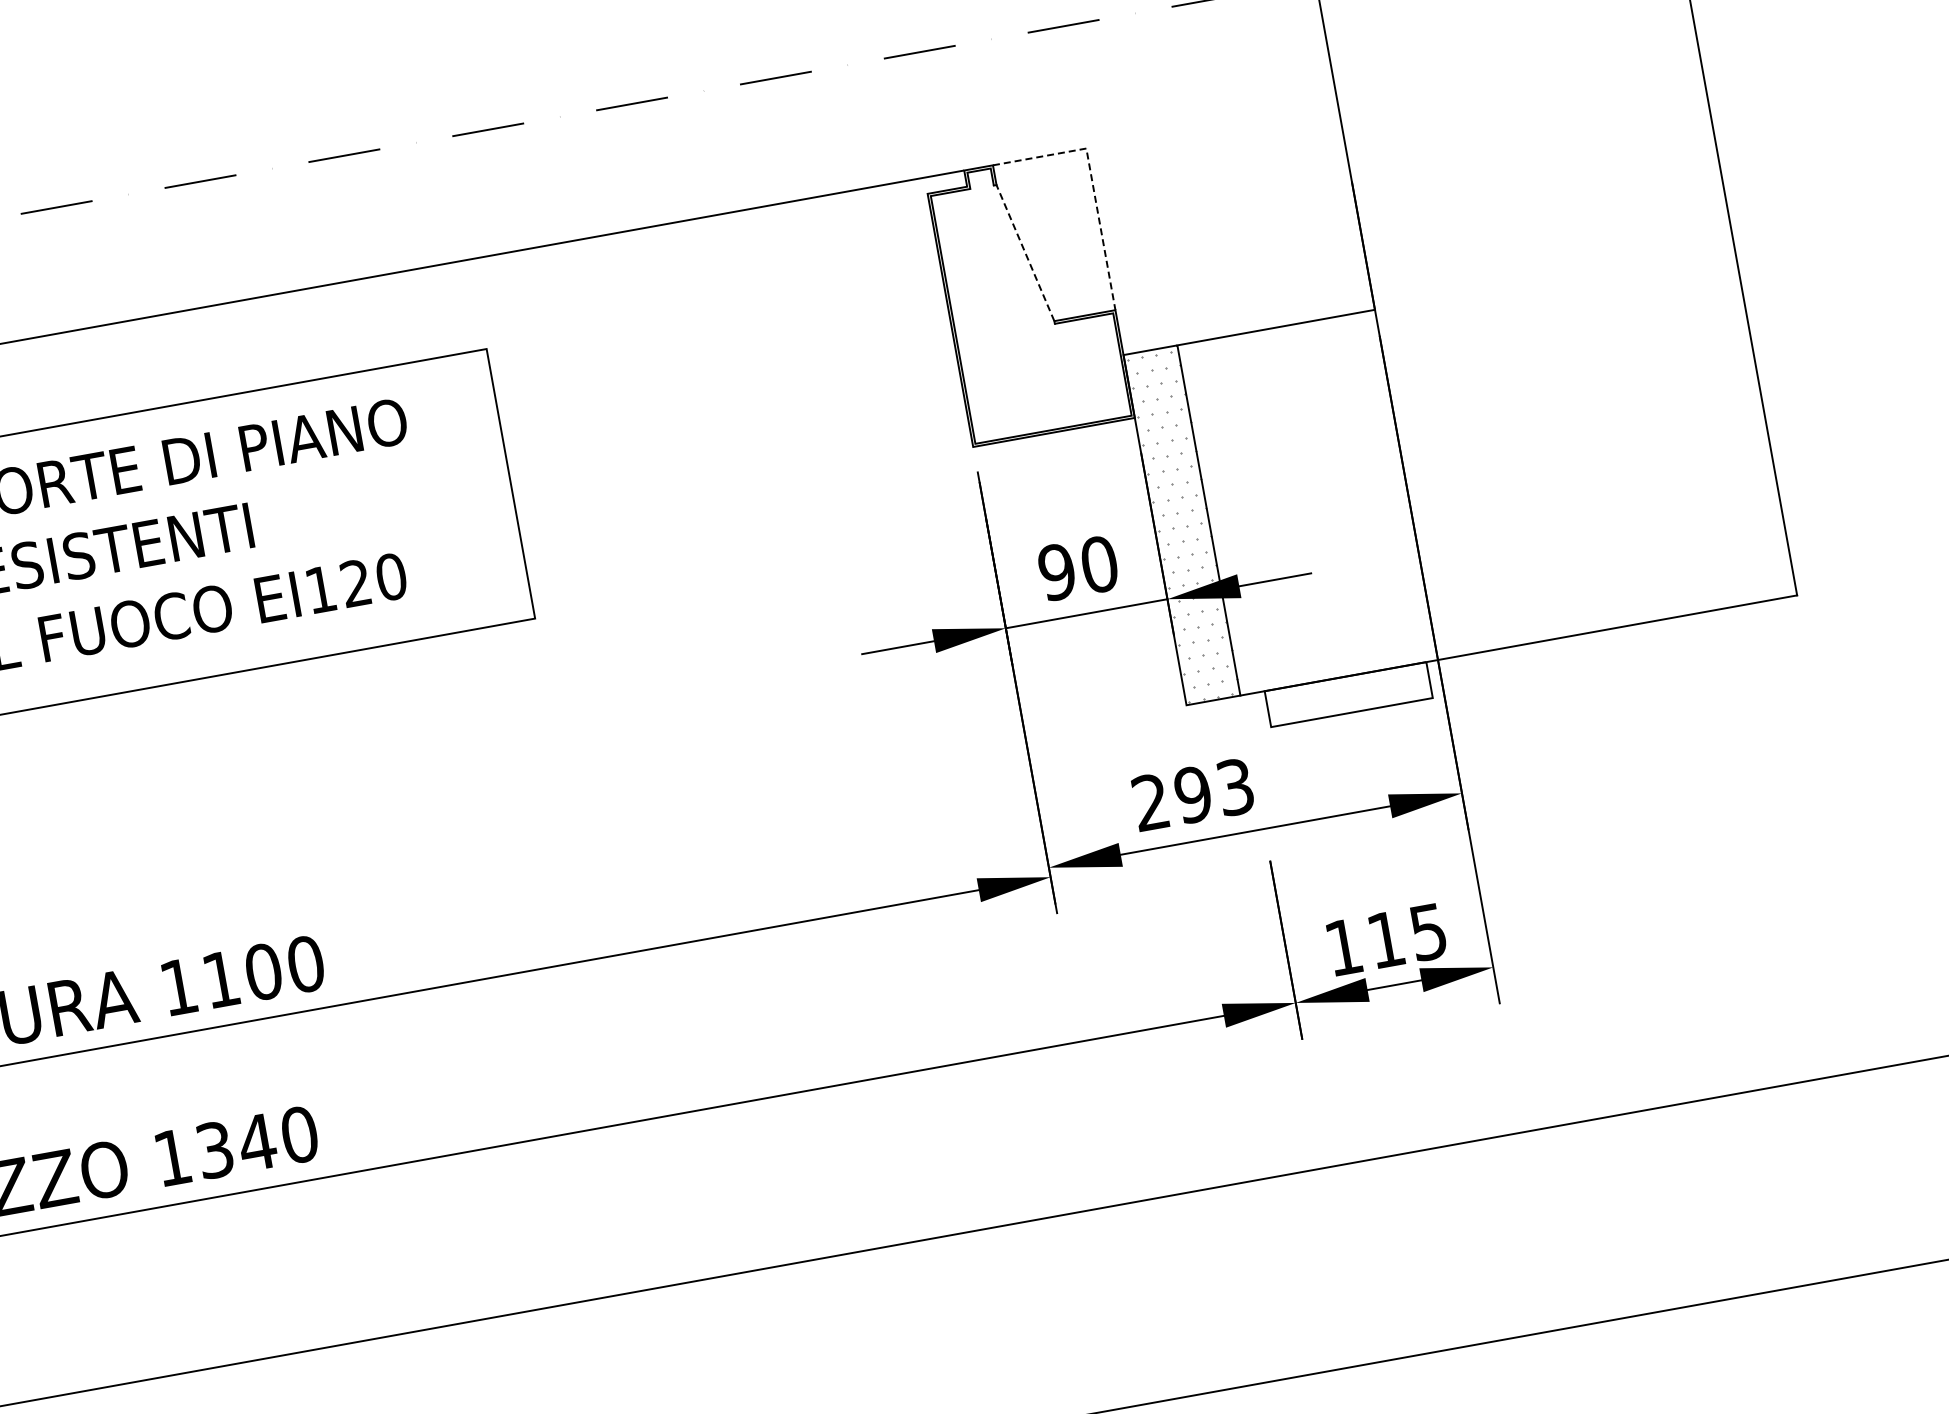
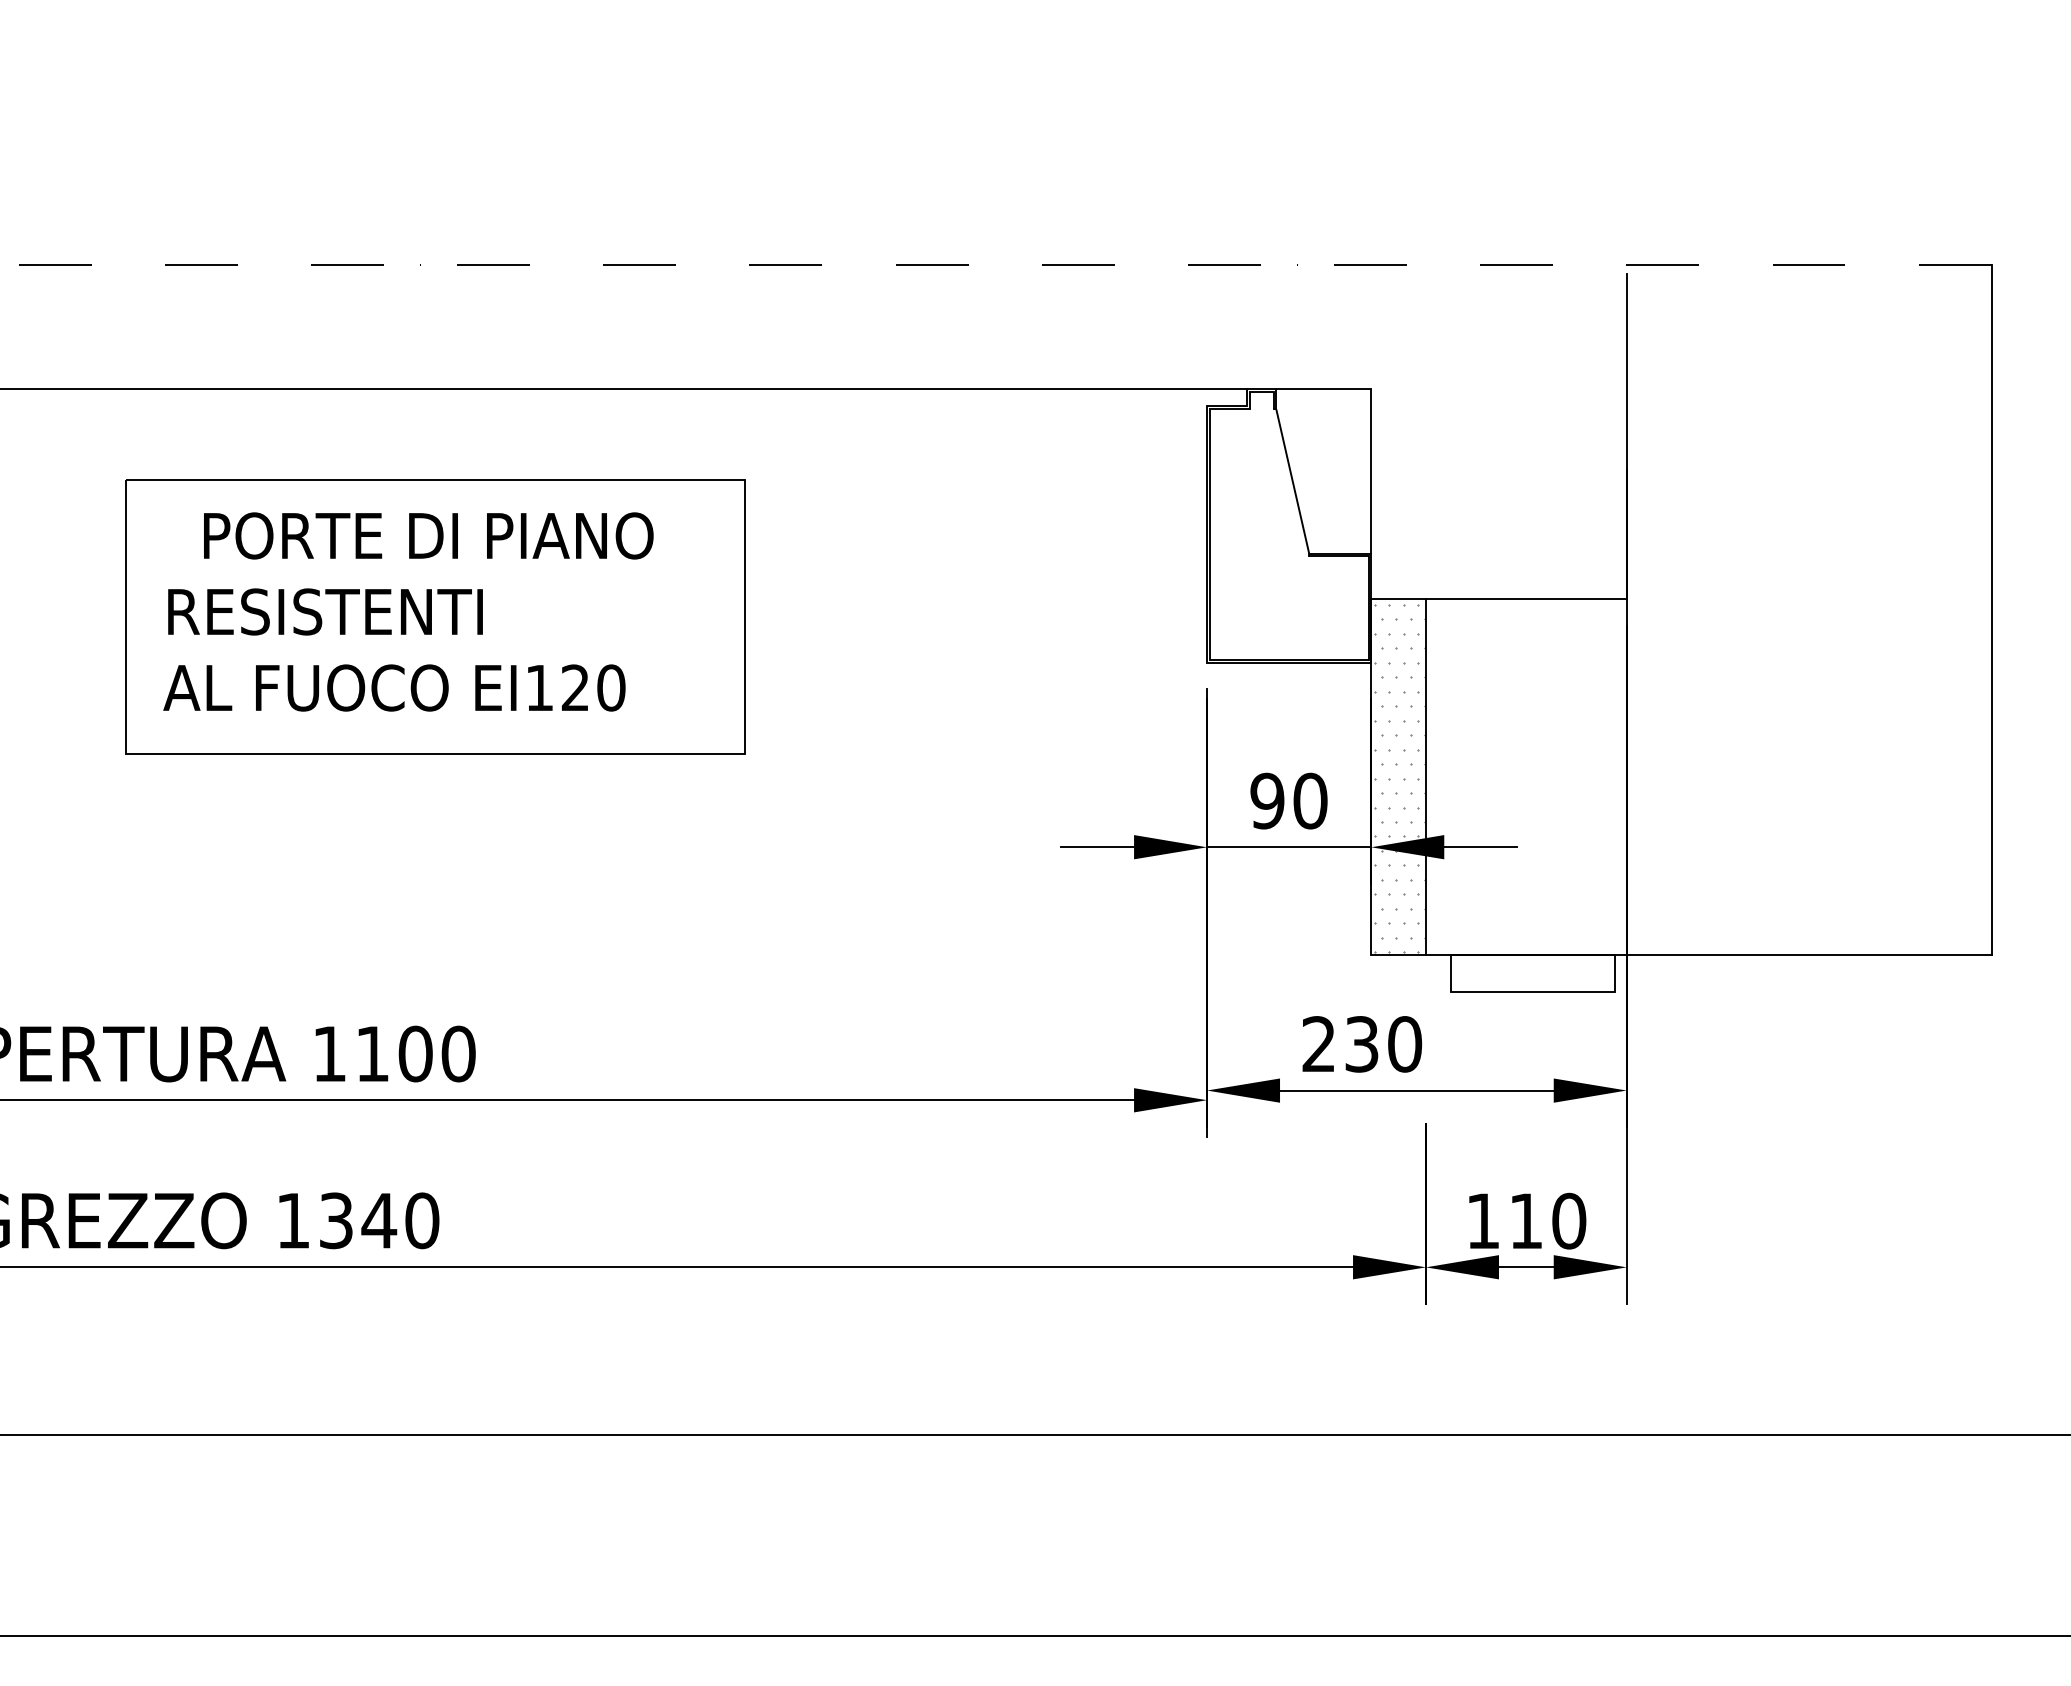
line: (1092, 183) -> (1371, 424), dashed -> solid
line: (1025, 253) -> (1292, 481), dashed -> solid
text: (1214, 791) -> (1383, 1044), 293 -> 230
text: (1428, 931) -> (1569, 1220), 115 -> 110

